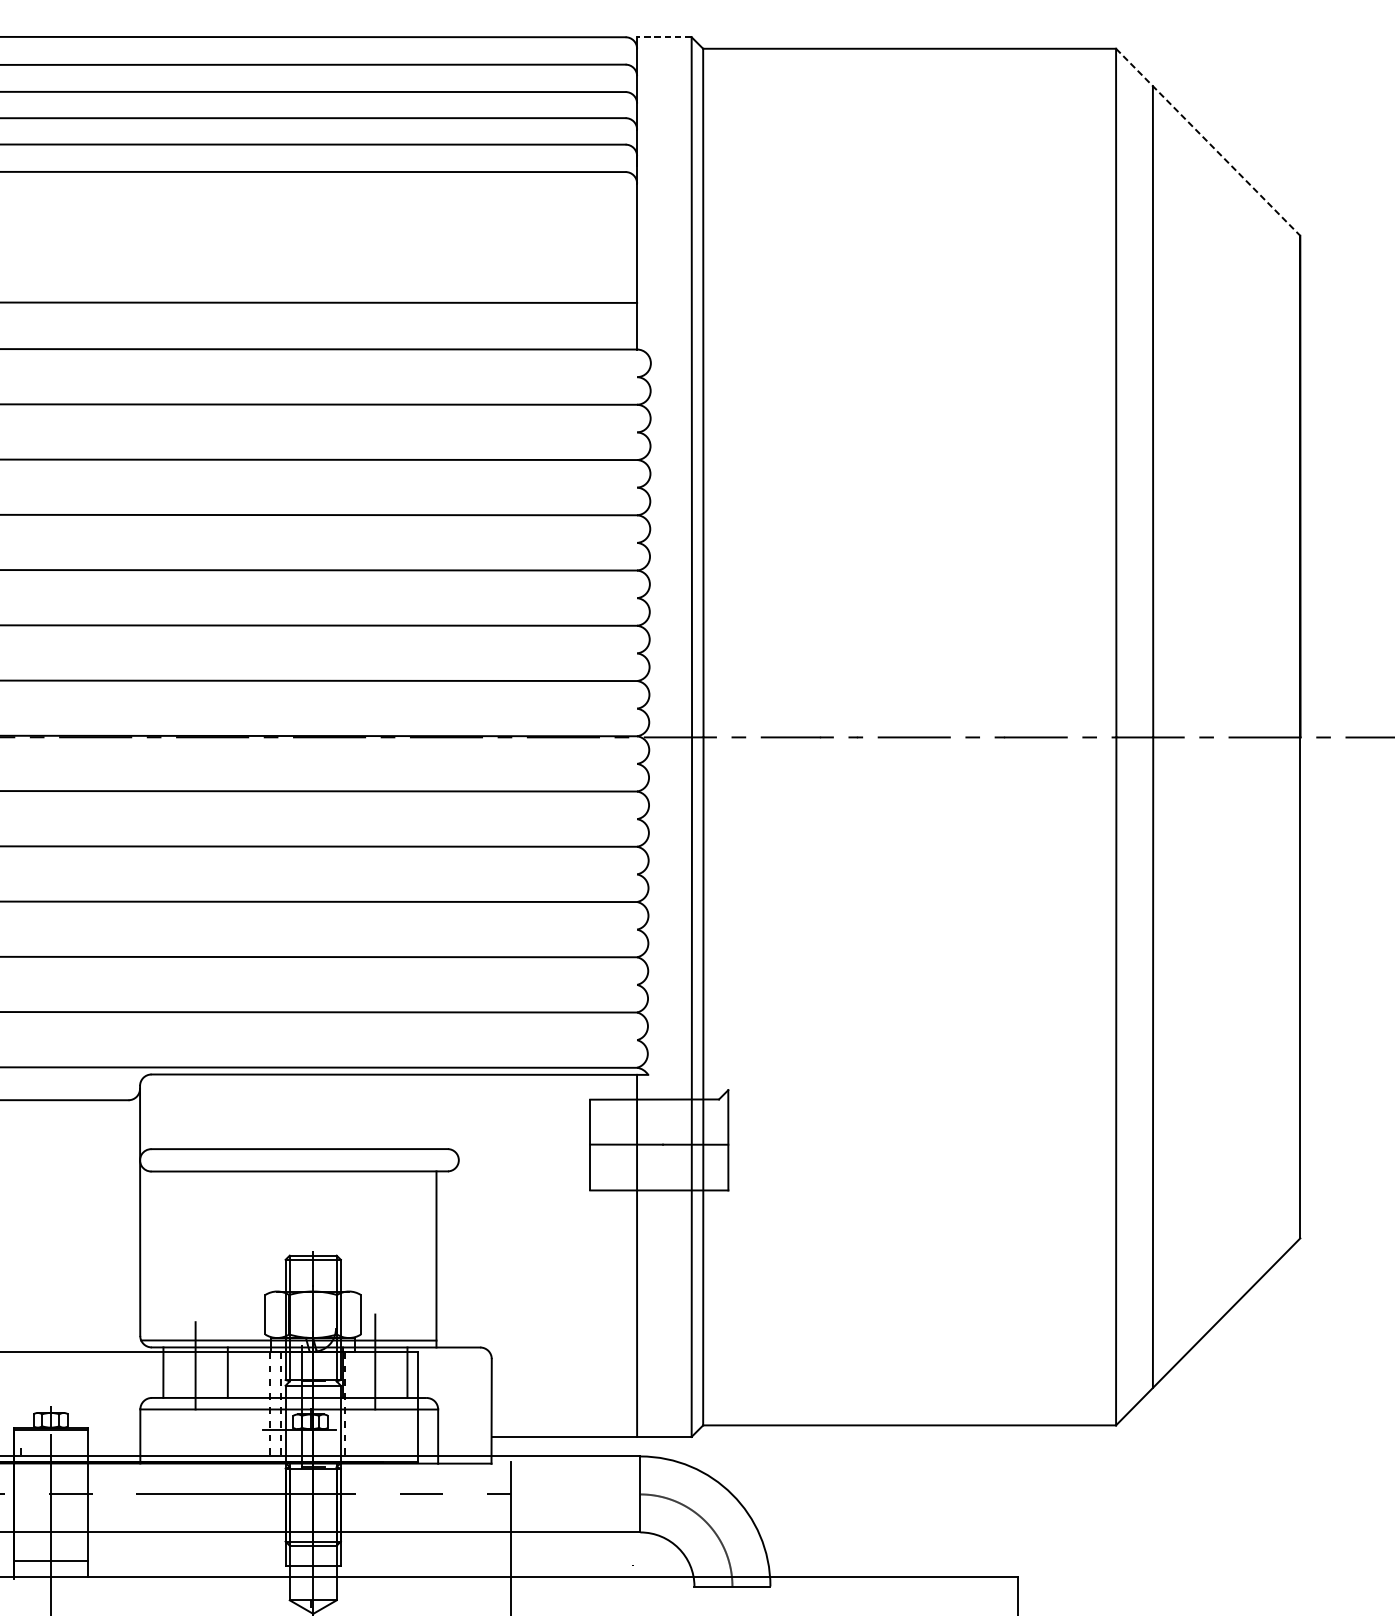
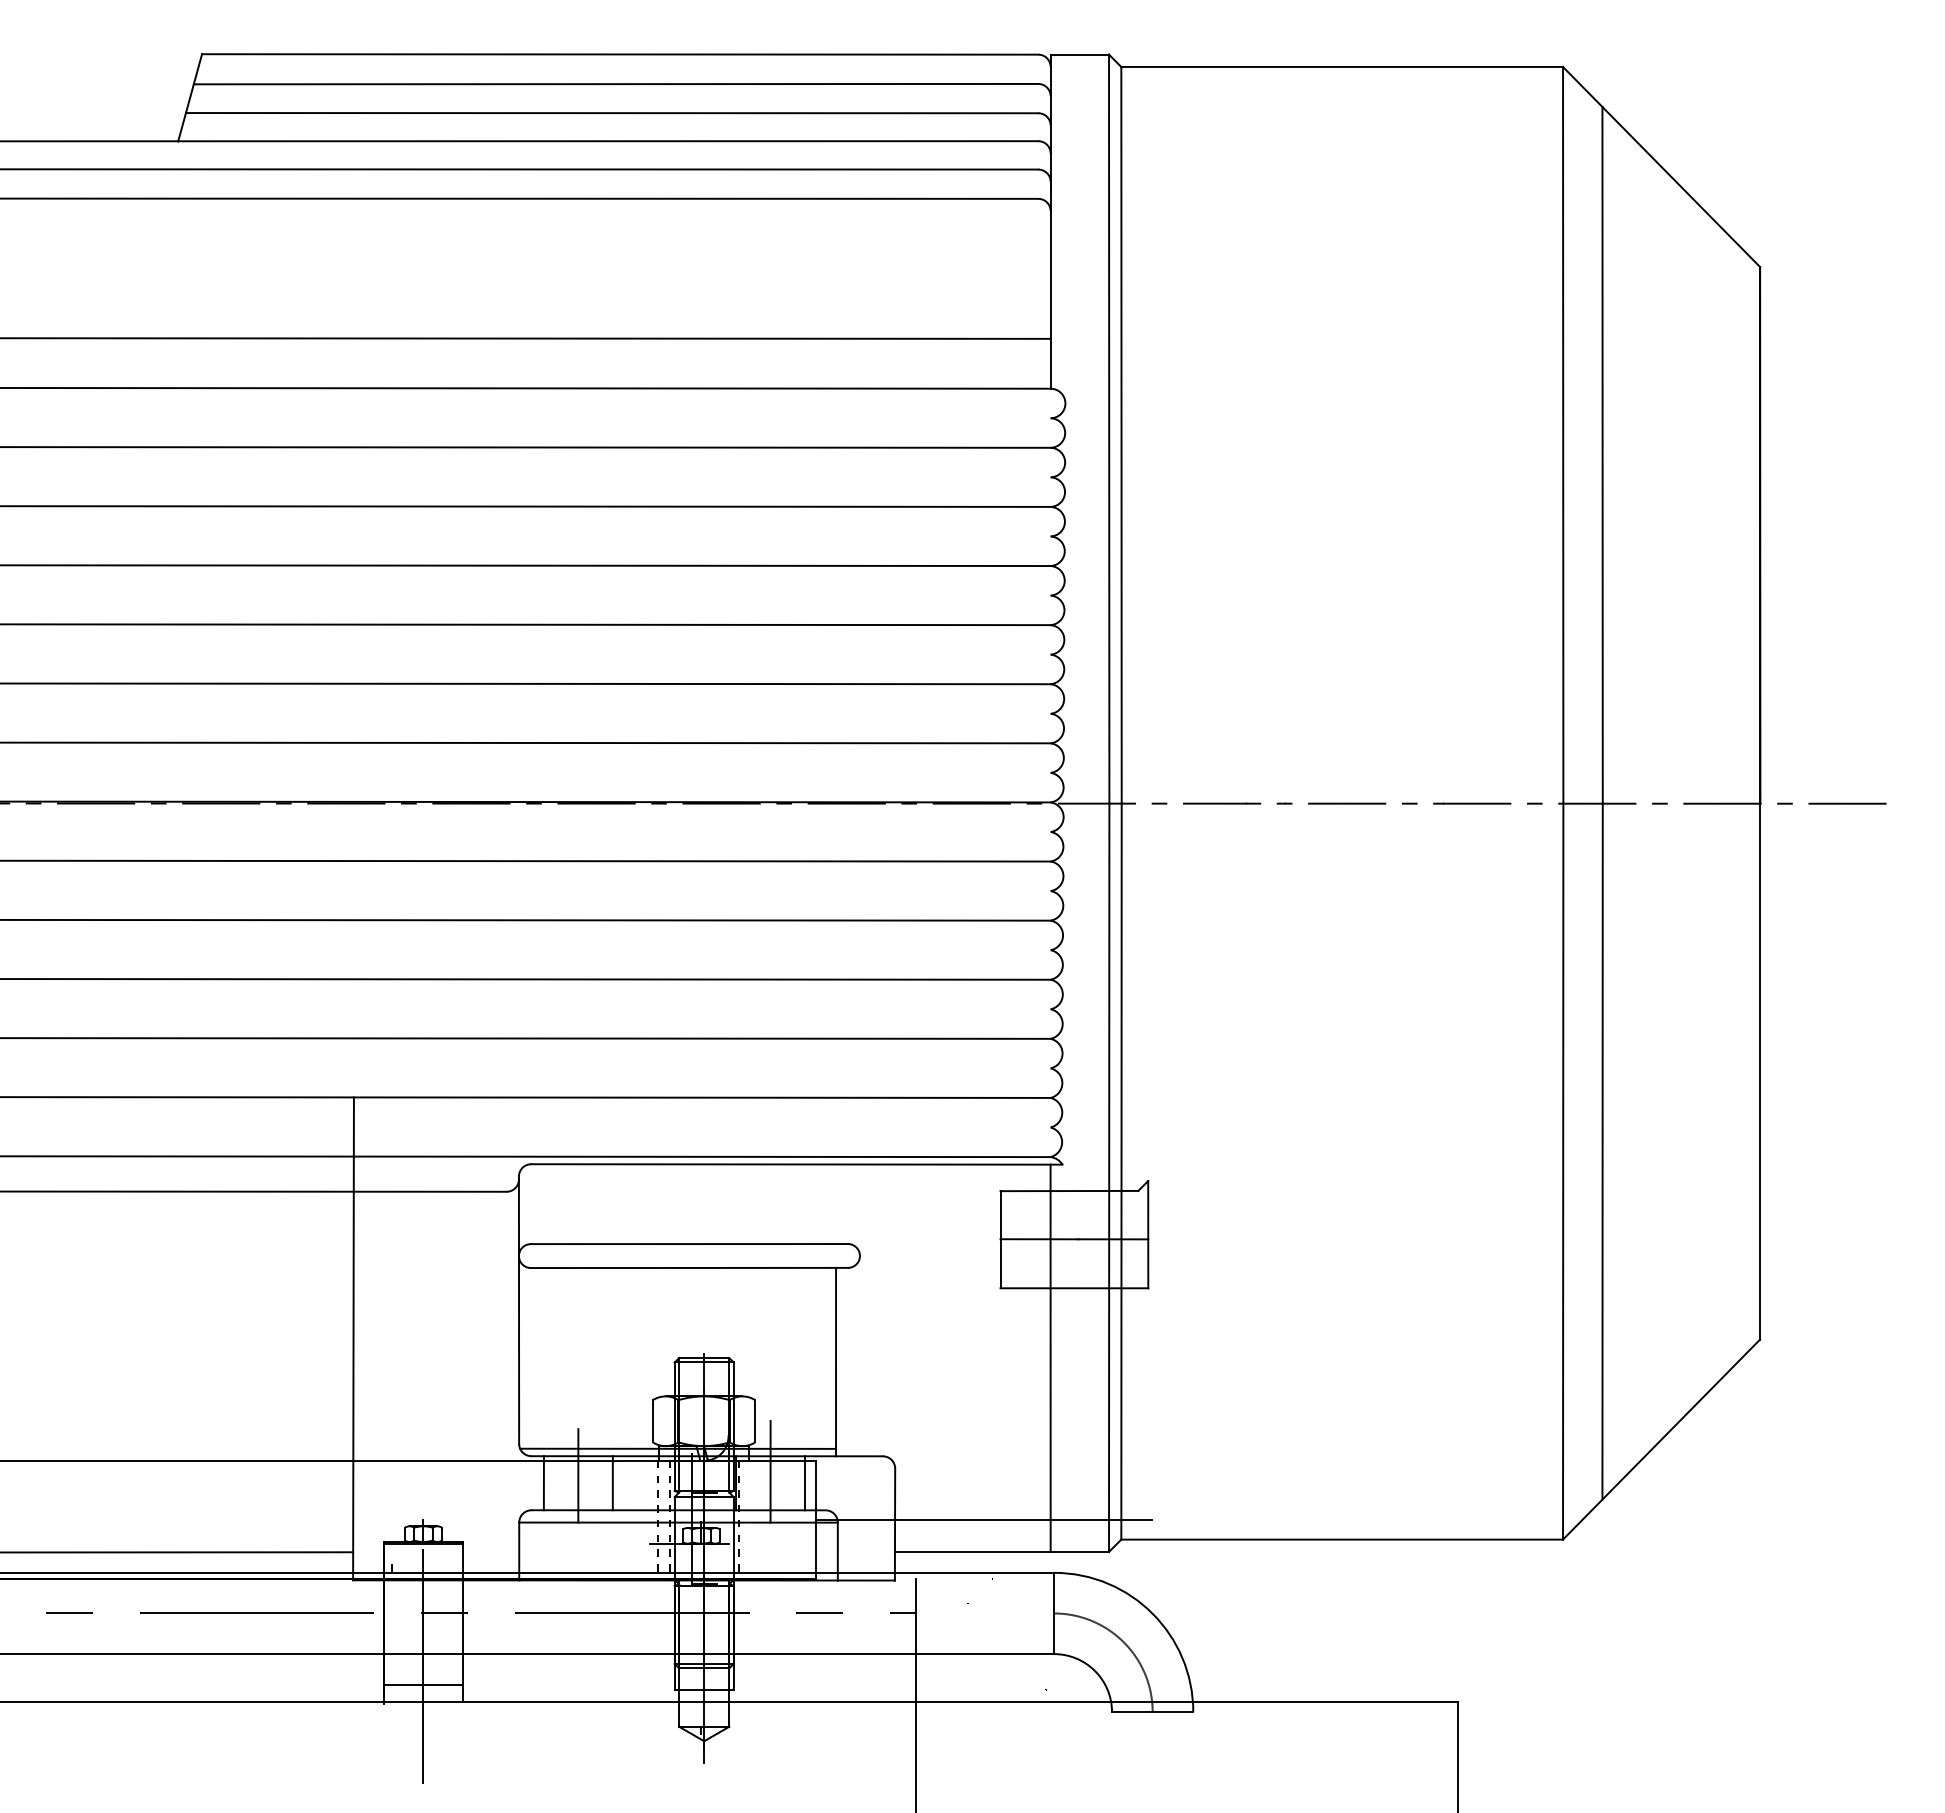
line: (664, 37) -> (1079, 54), dashed -> solid
line: (1208, 142) -> (1661, 167), dashed -> solid
line: (574, 1406) -> (983, 1519), added

